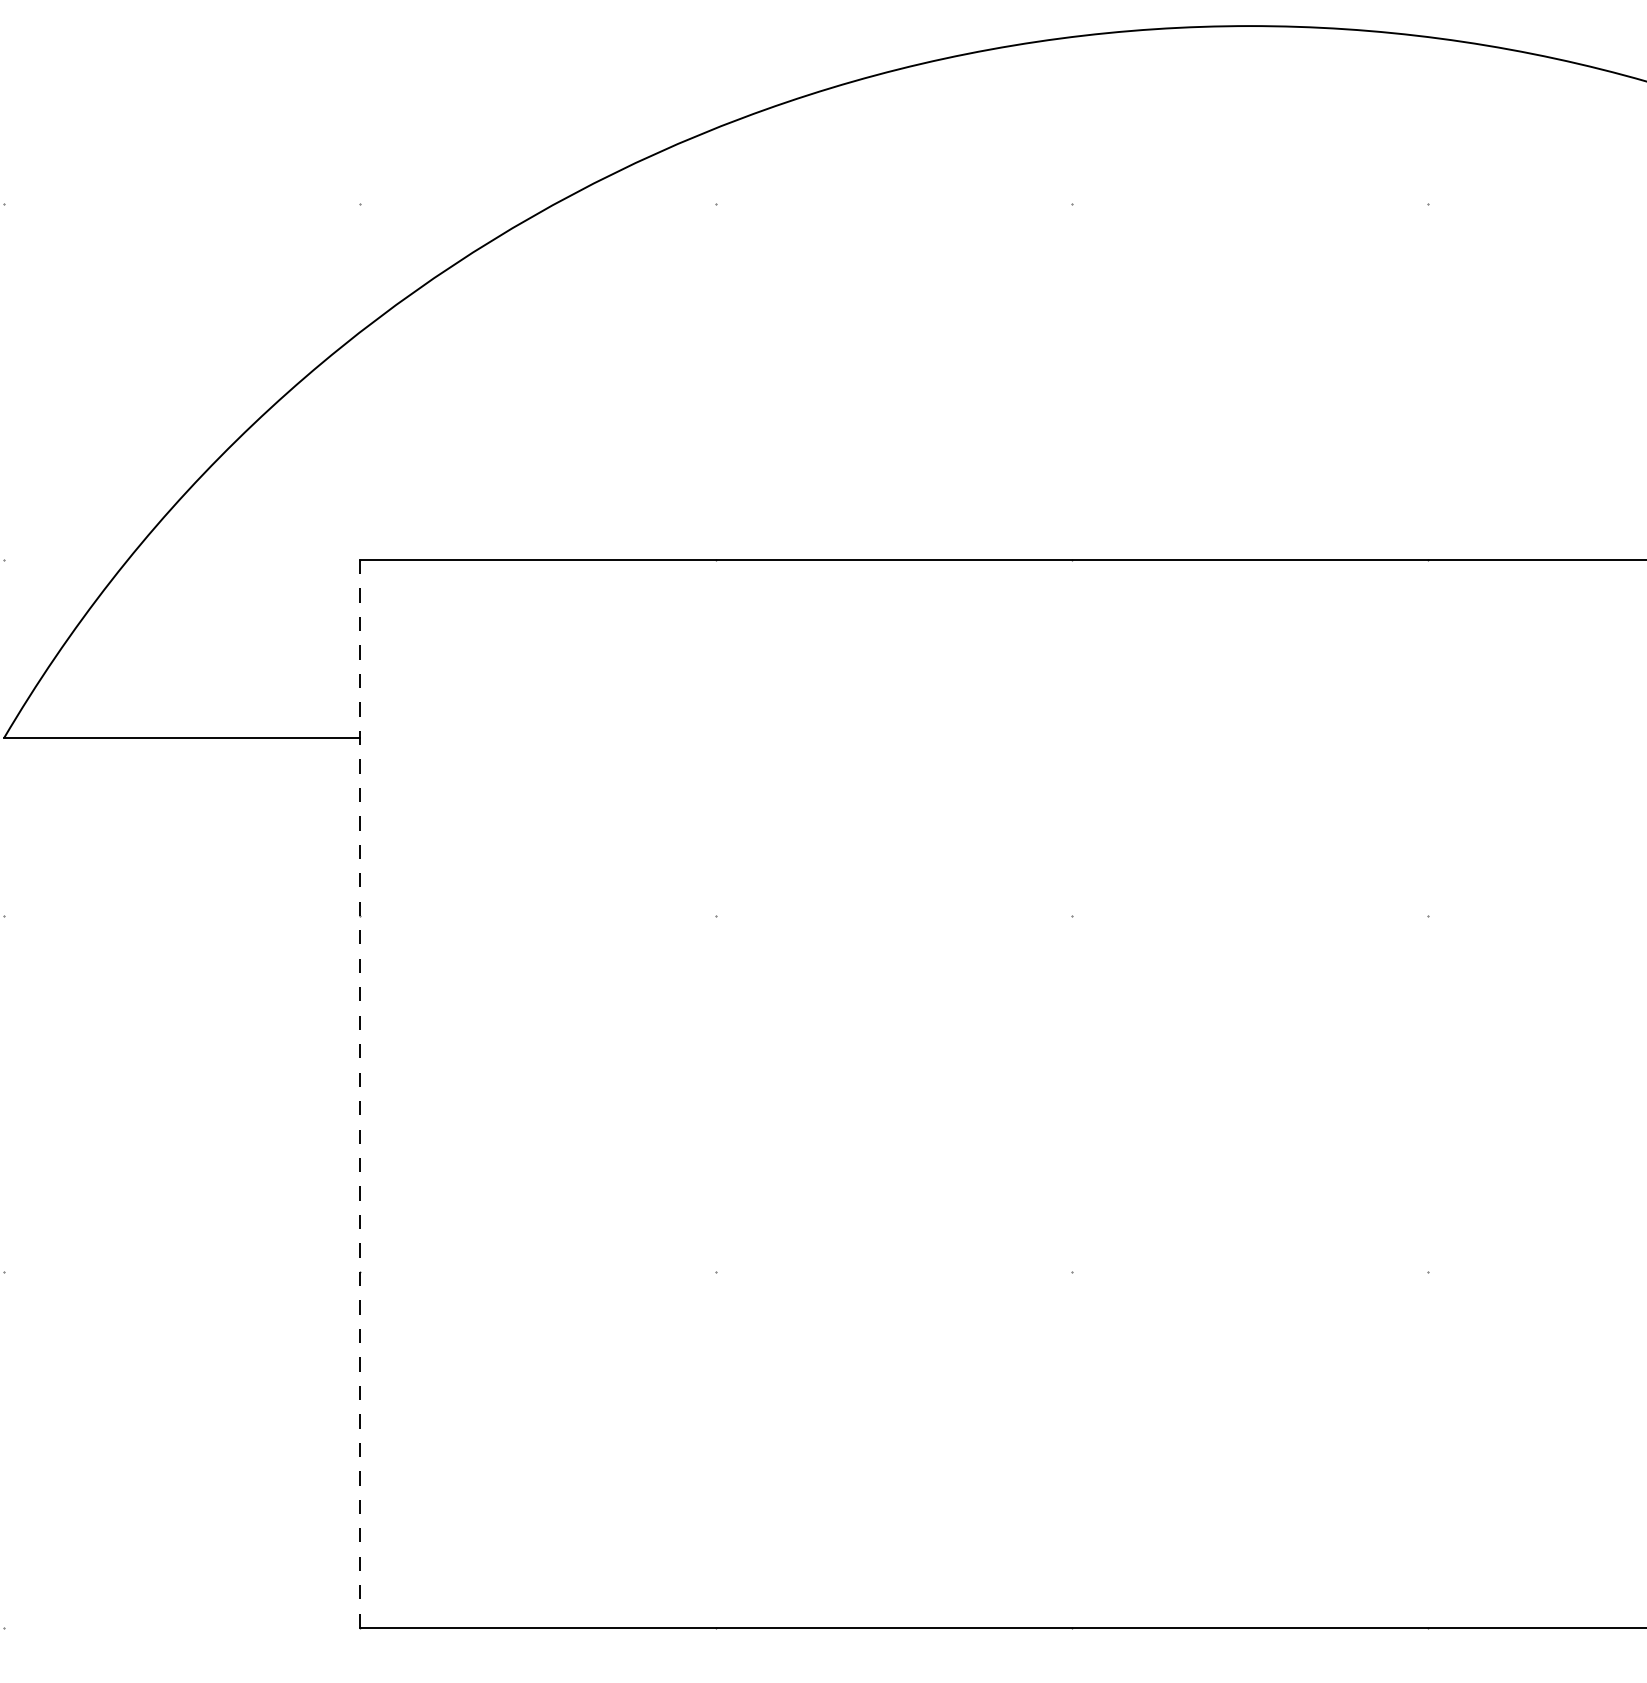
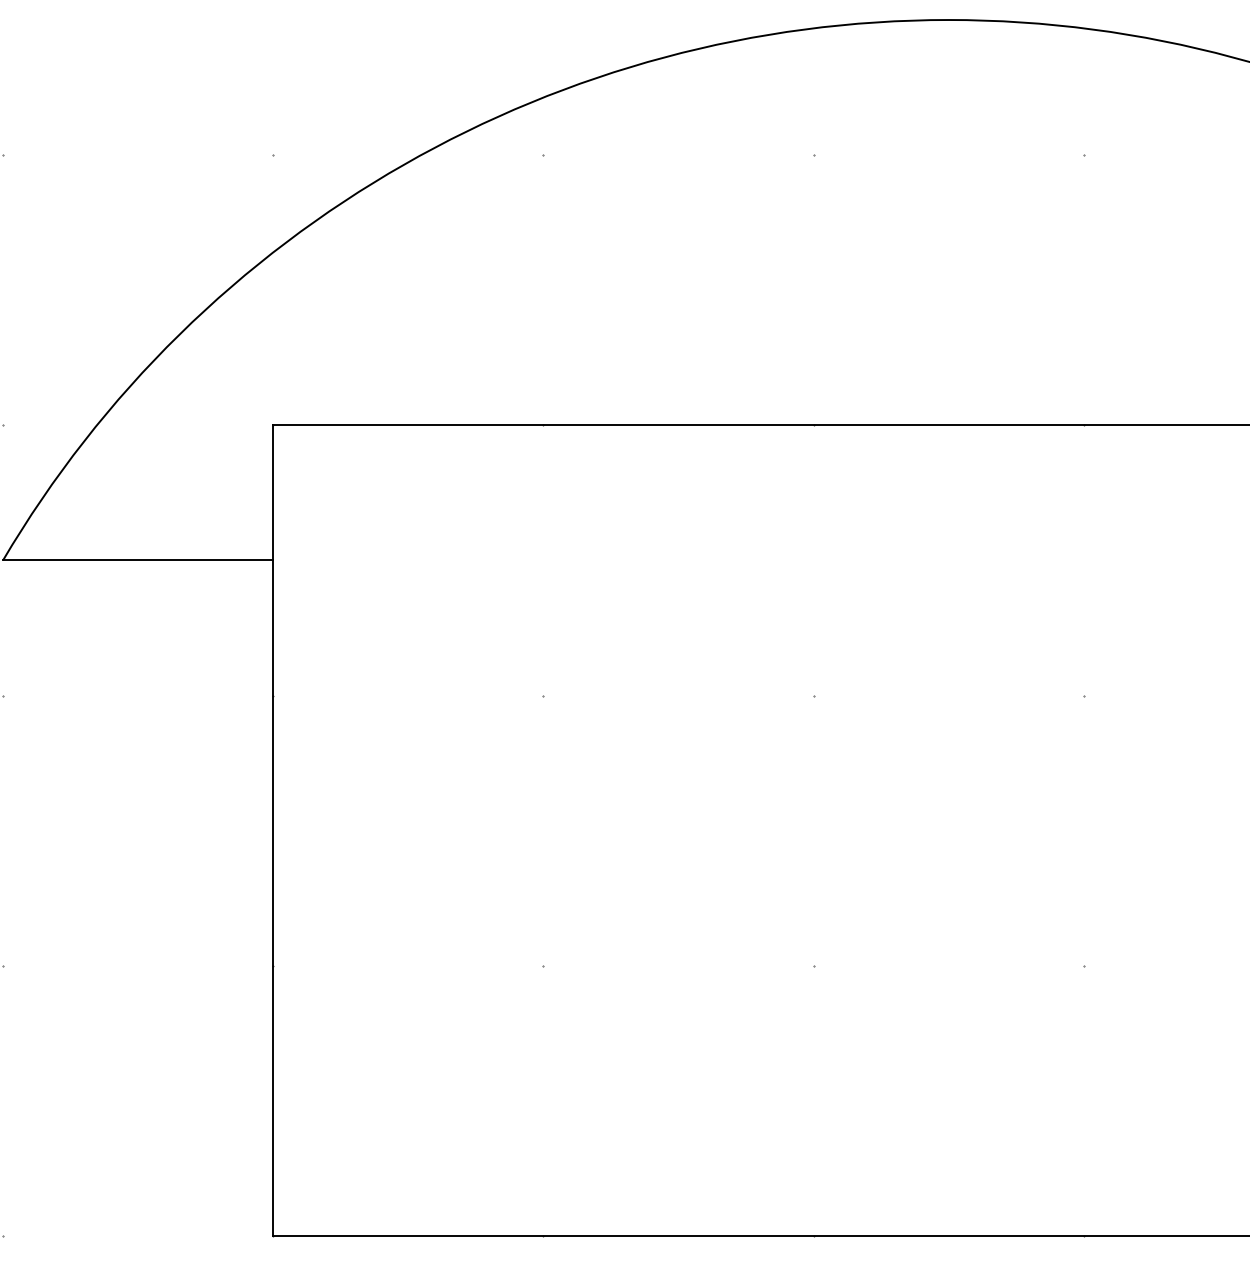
line: (360, 1093) -> (273, 830), dashed -> solid

